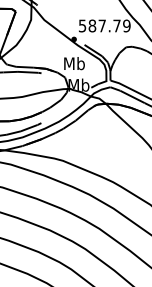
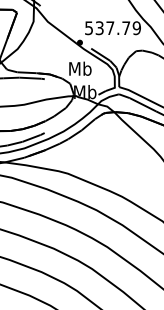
text: (92, 26) -> (99, 28), 587.79 -> 537.79

